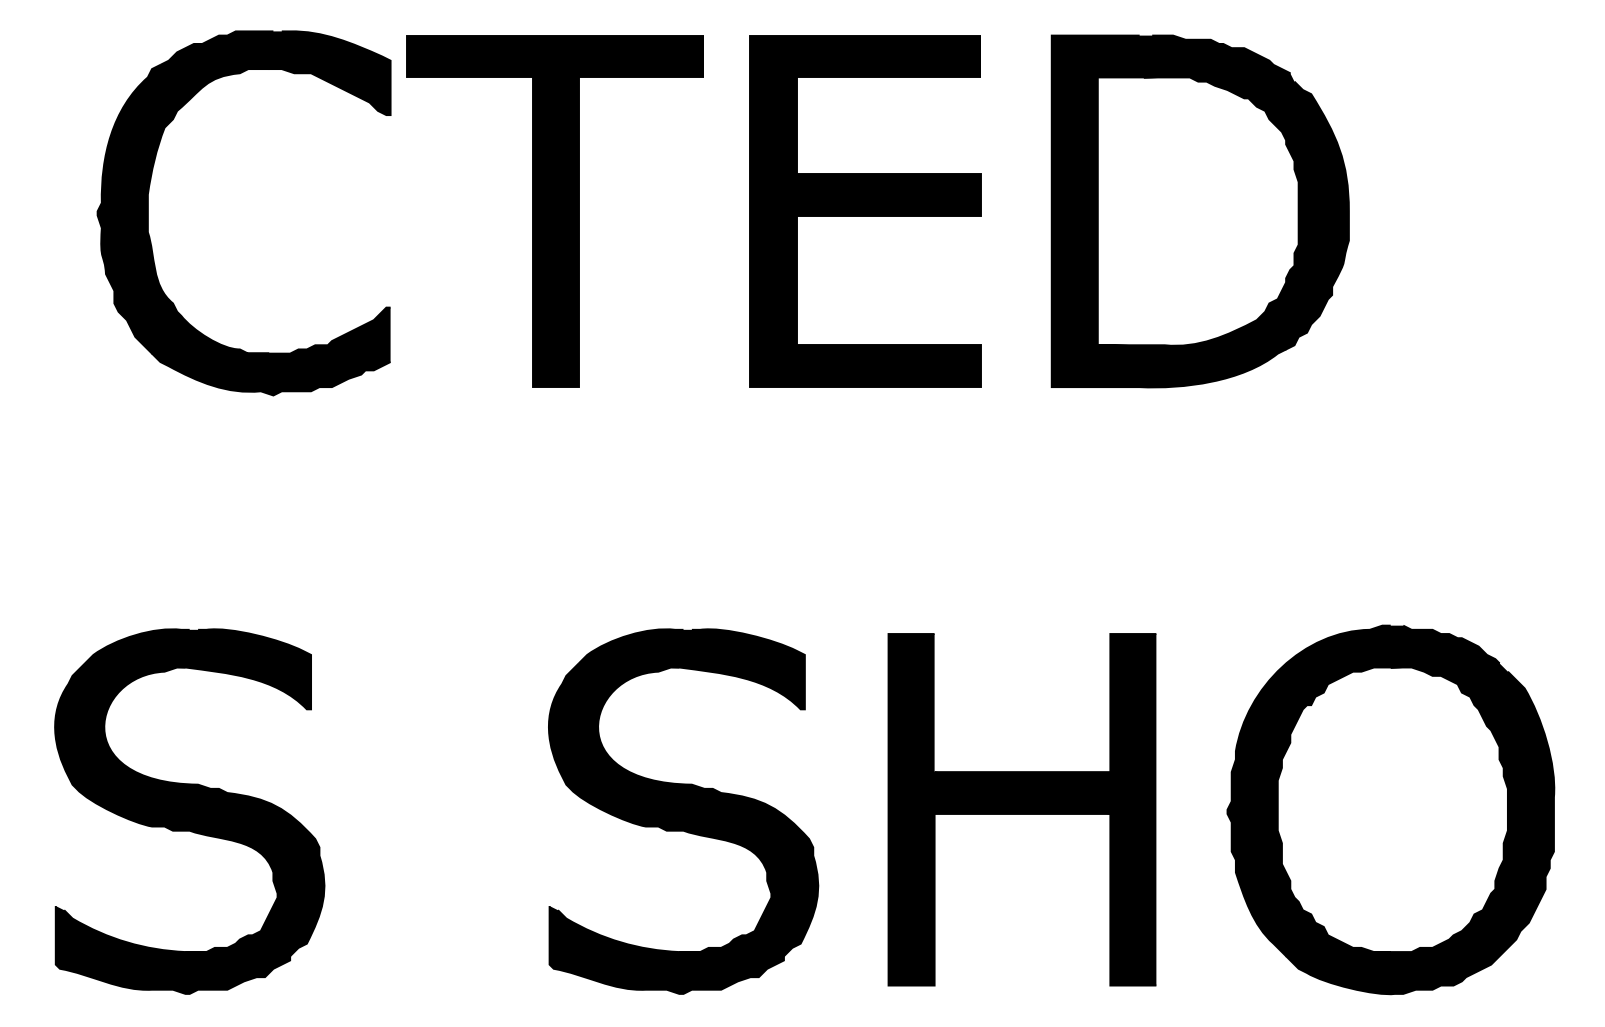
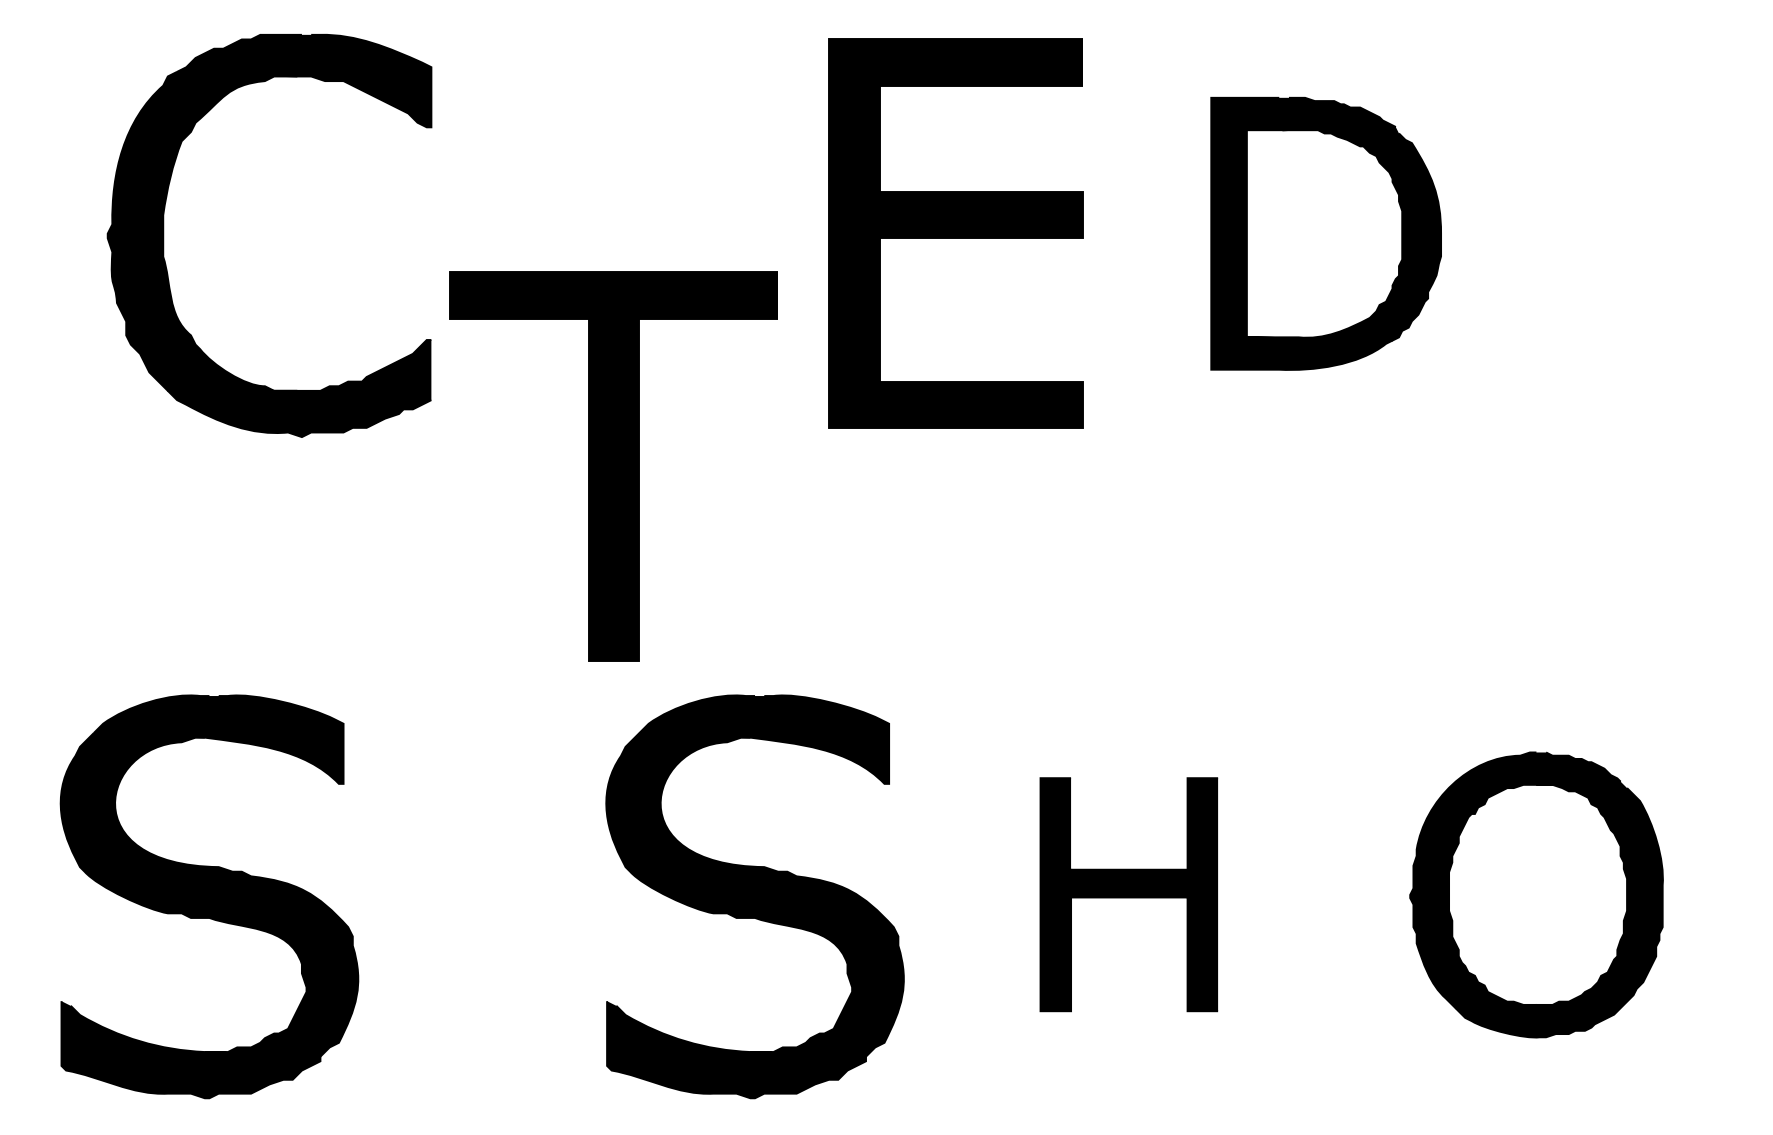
part: (555, 211) -> (613, 466), moved
part: (1200, 211) -> (1326, 233), size x0.7
part: (1021, 809) -> (1128, 894), size x0.6
part: (1390, 809) -> (1536, 894), size x0.7

